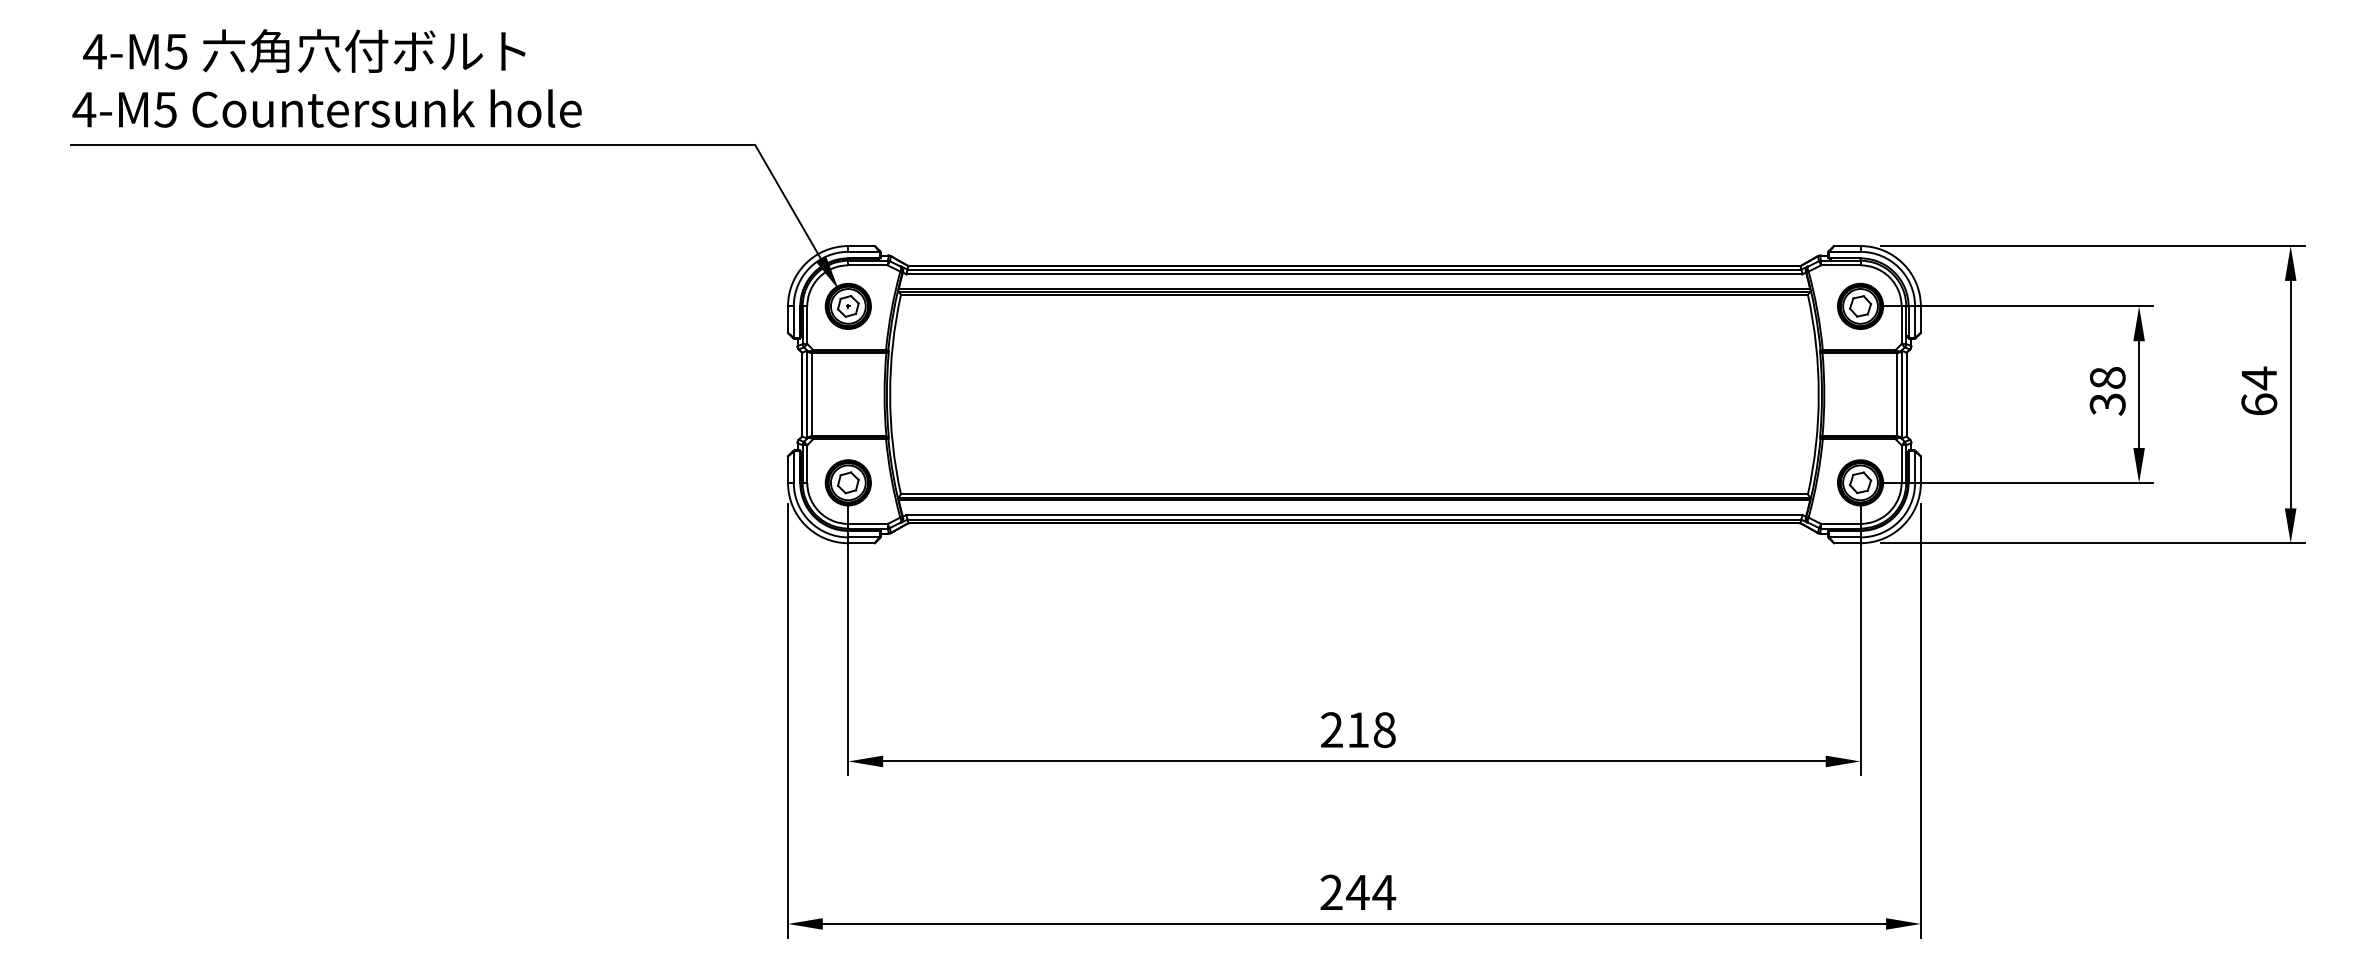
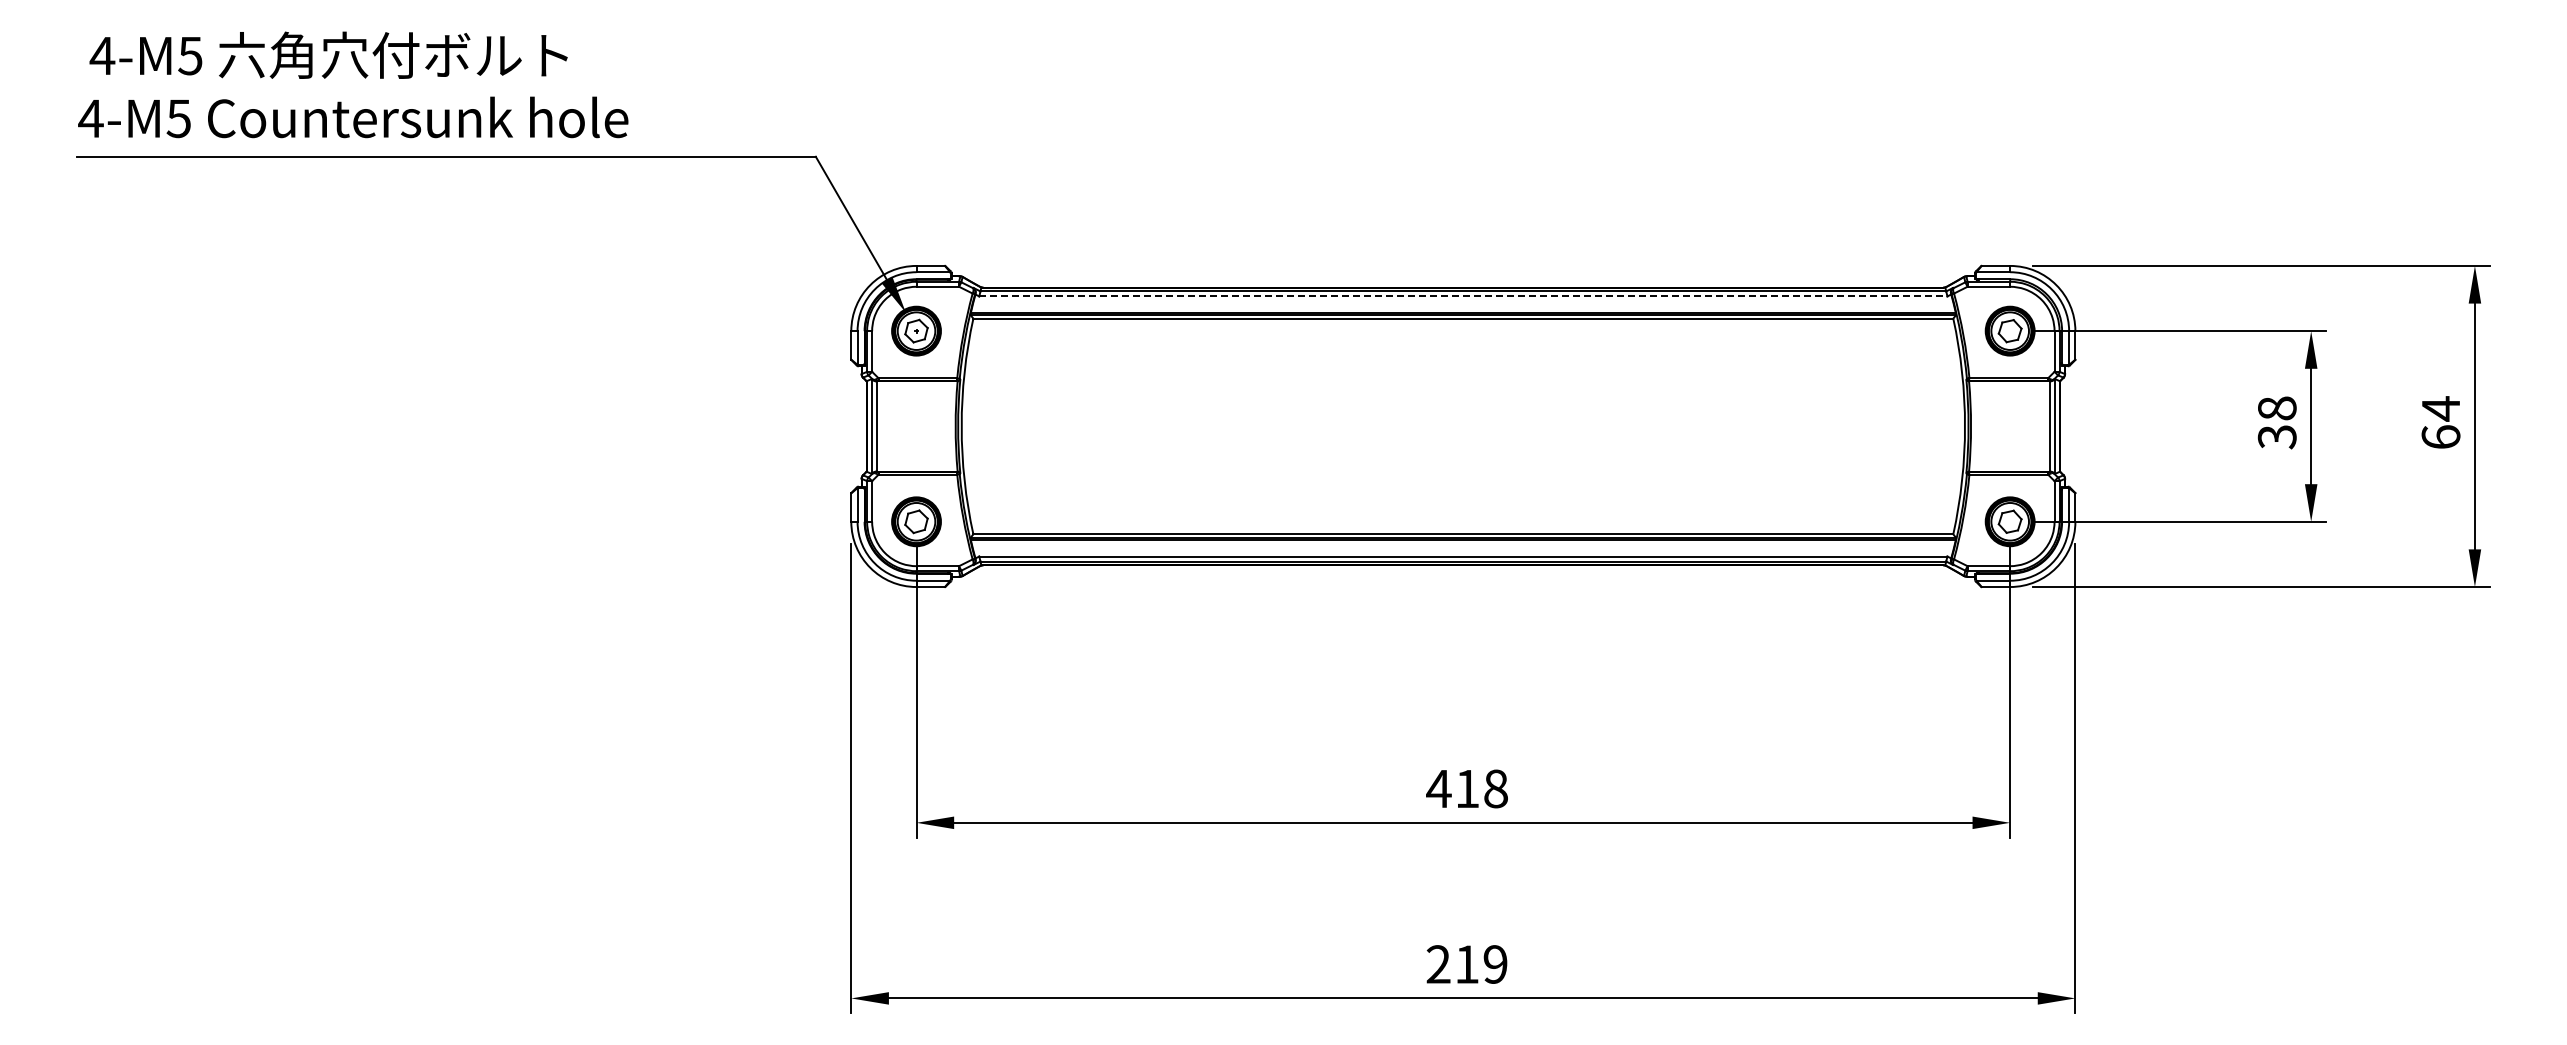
line: (1354, 274) -> (1463, 296), solid -> dashed
text: (1331, 729) -> (1438, 788), 218 -> 418
text: (1371, 892) -> (1481, 964), 244 -> 219

